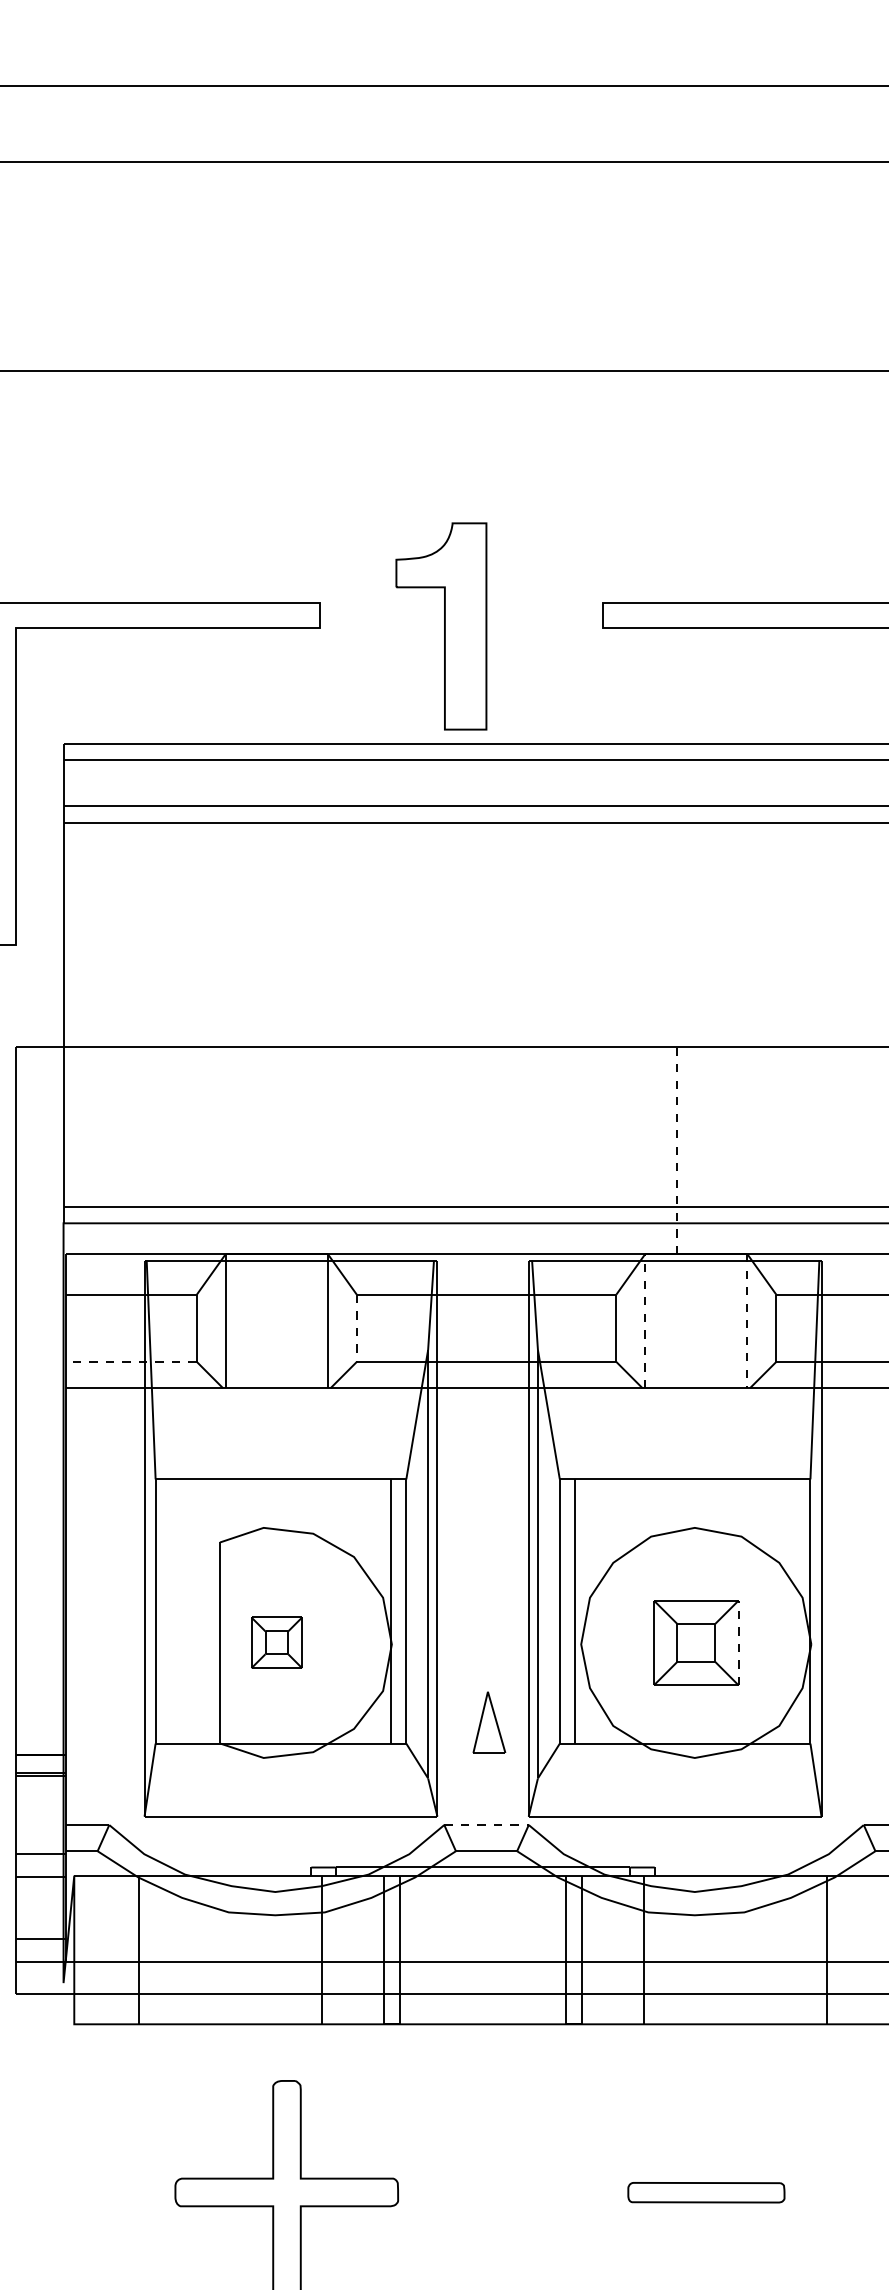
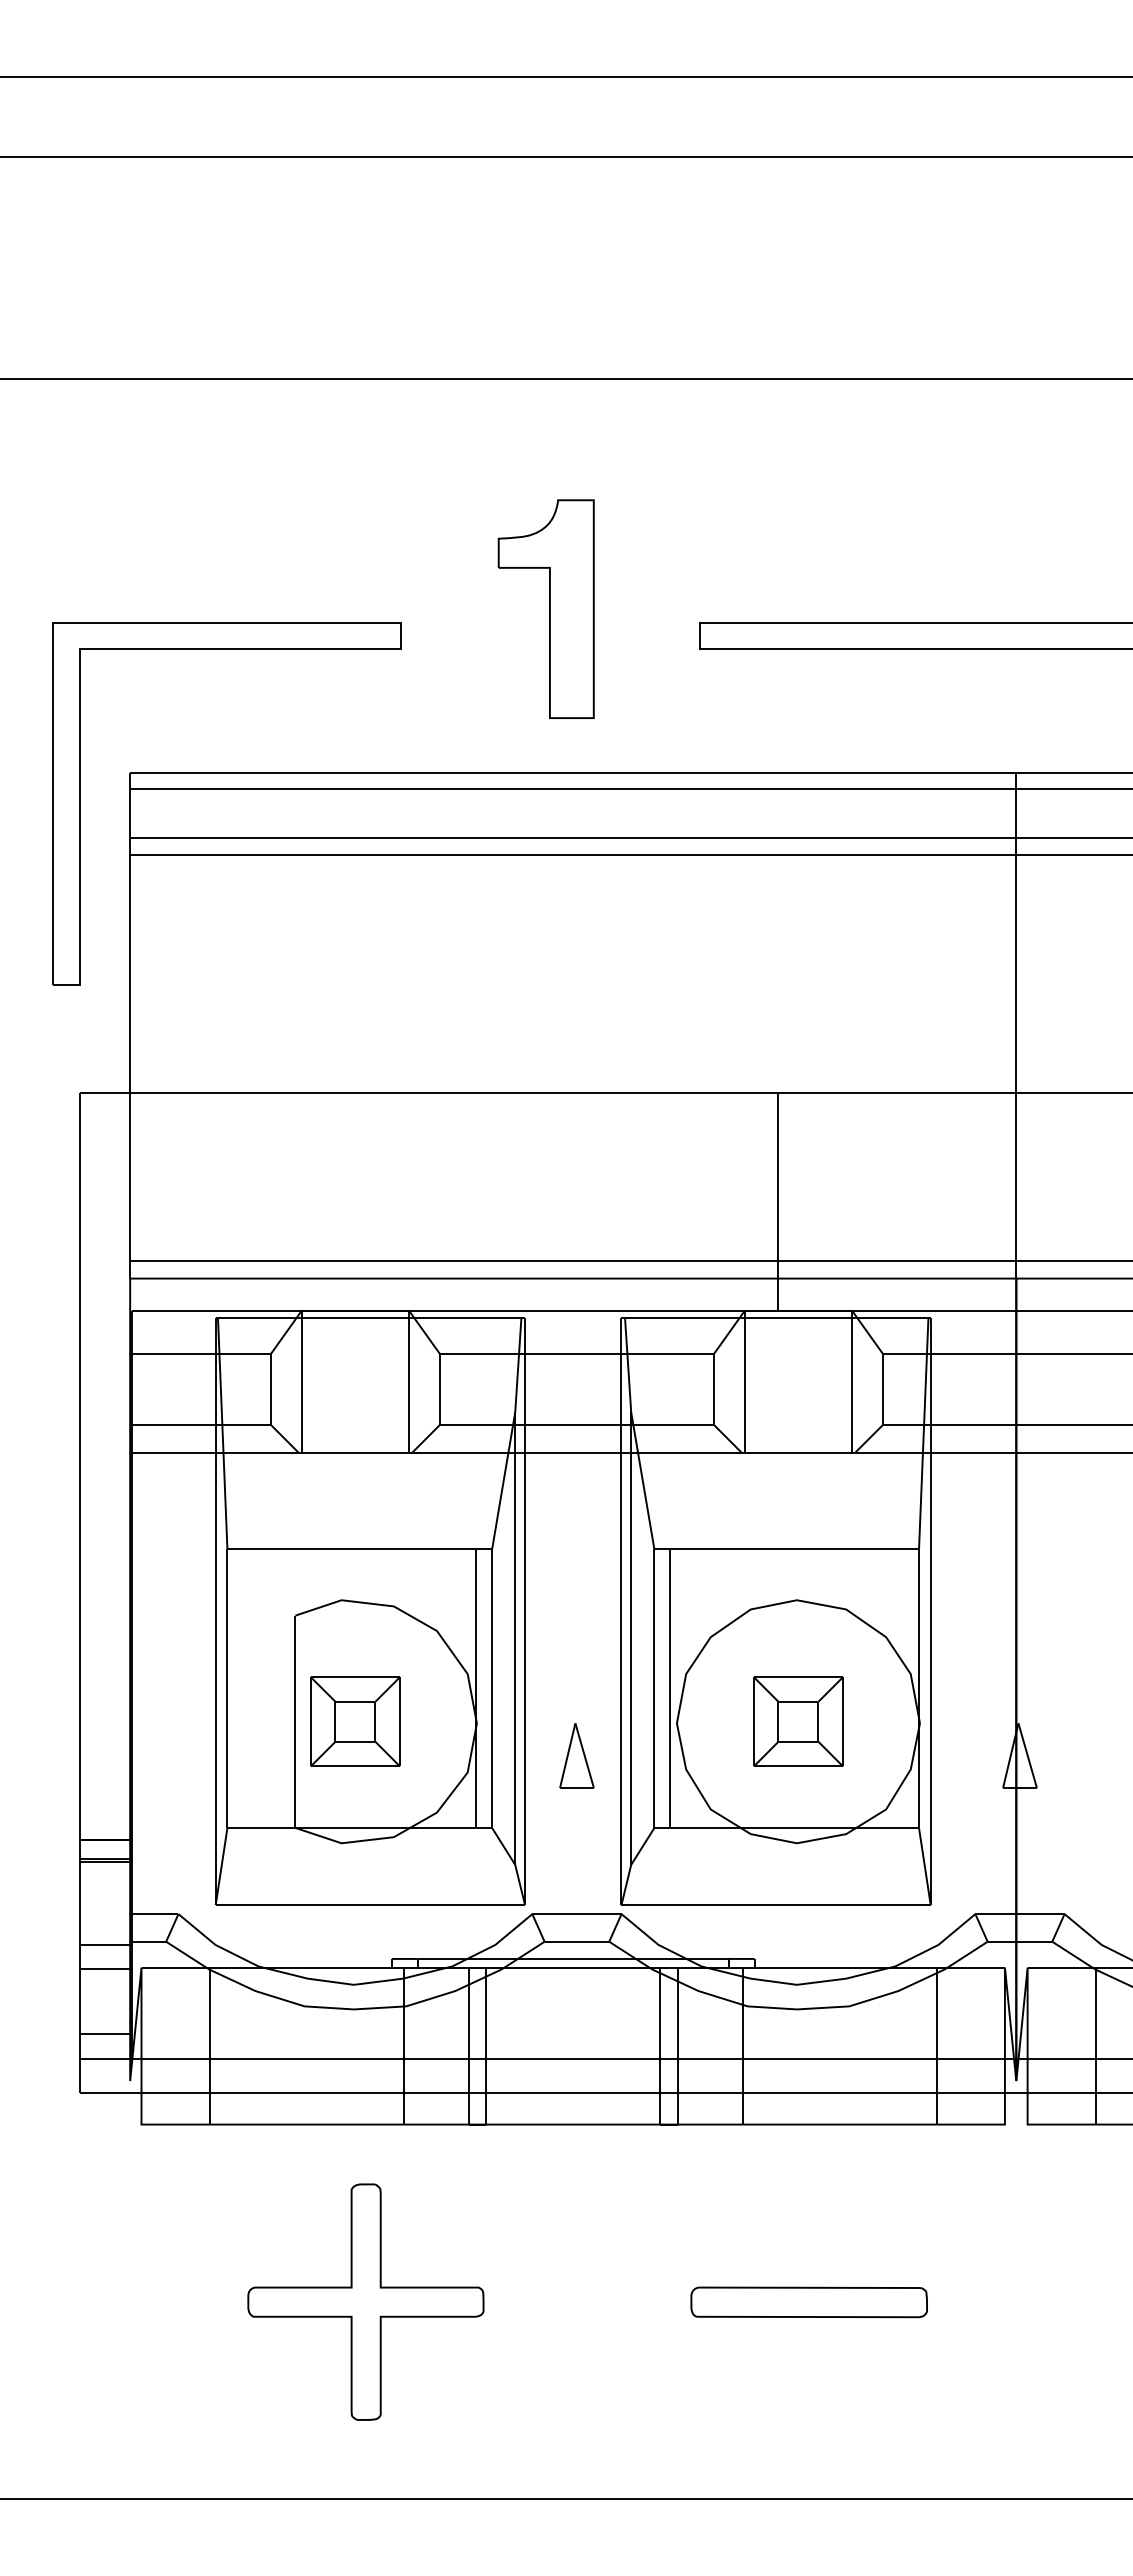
part: (440, 625) -> (545, 608), moved
line: (677, 1150) -> (778, 1201), dashed -> solid
line: (645, 1320) -> (744, 1381), dashed -> solid
line: (747, 1320) -> (852, 1381), dashed -> solid
line: (357, 1328) -> (440, 1389), dashed -> solid
line: (131, 1361) -> (201, 1424), dashed -> solid
part: (276, 1642) -> (355, 1721), size x1.67
line: (738, 1642) -> (843, 1721), dashed -> solid
part: (488, 1722) -> (576, 1755), moved
line: (486, 1825) -> (576, 1914), dashed -> solid
part: (705, 2192) -> (808, 2302), size x1.43

